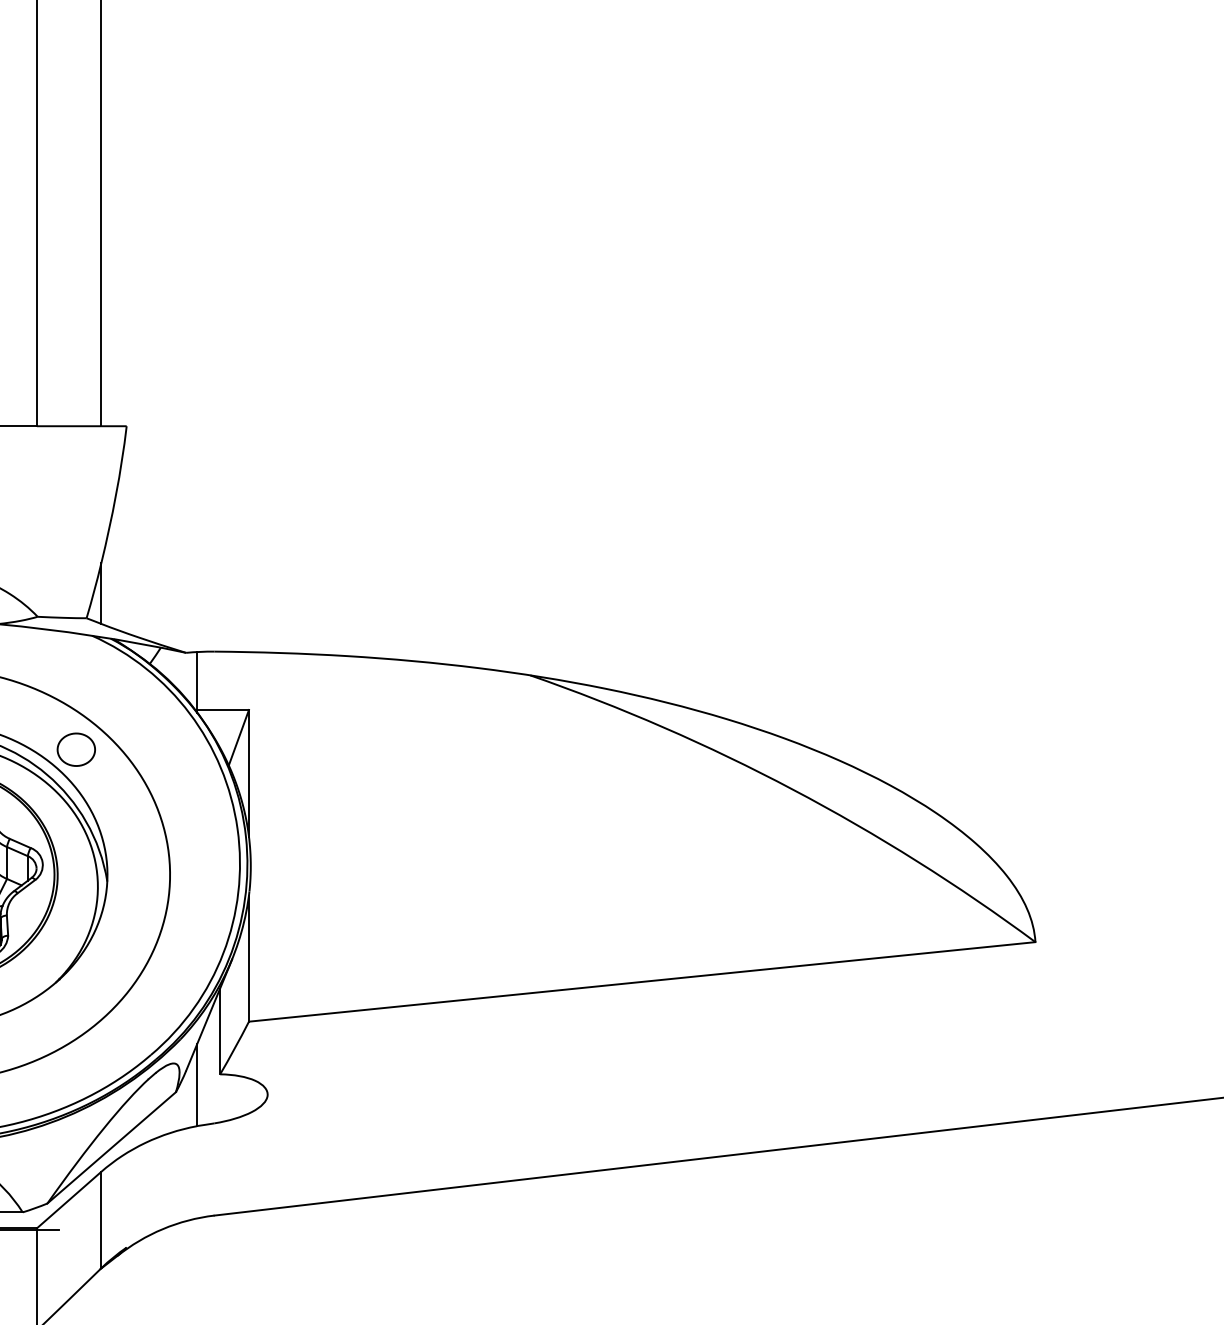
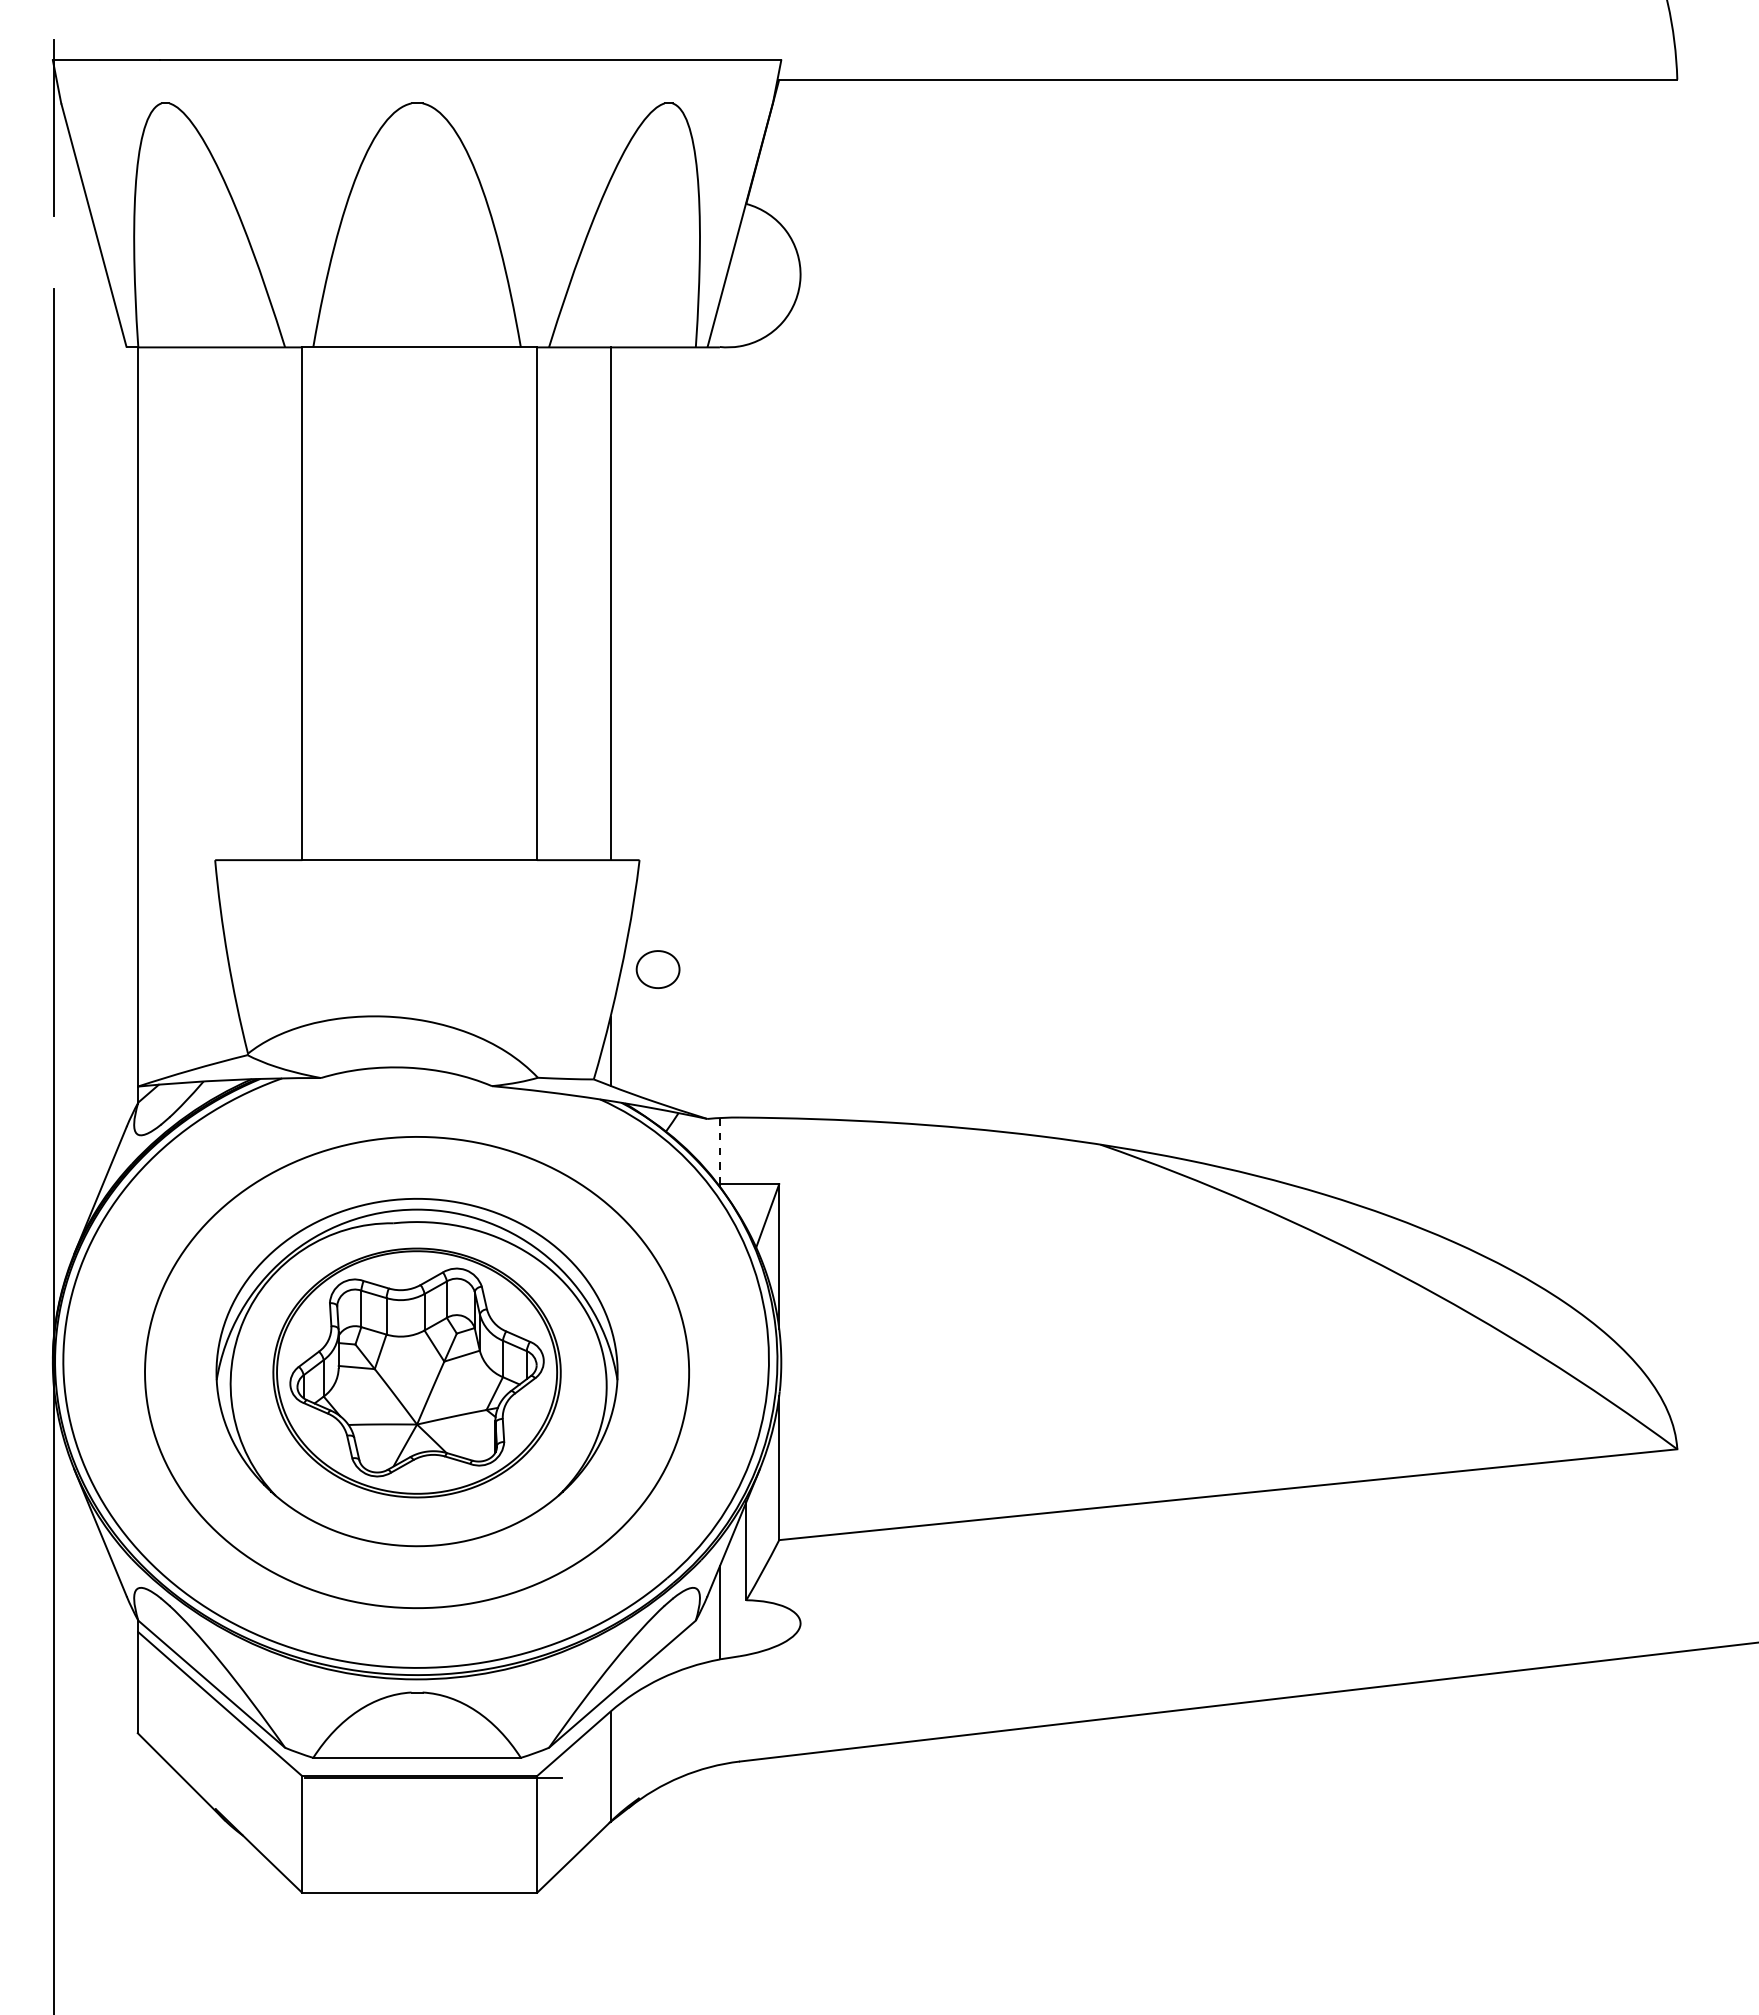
line: (196, 680) -> (719, 1150), solid -> dashed
part: (75, 749) -> (657, 969), moved

